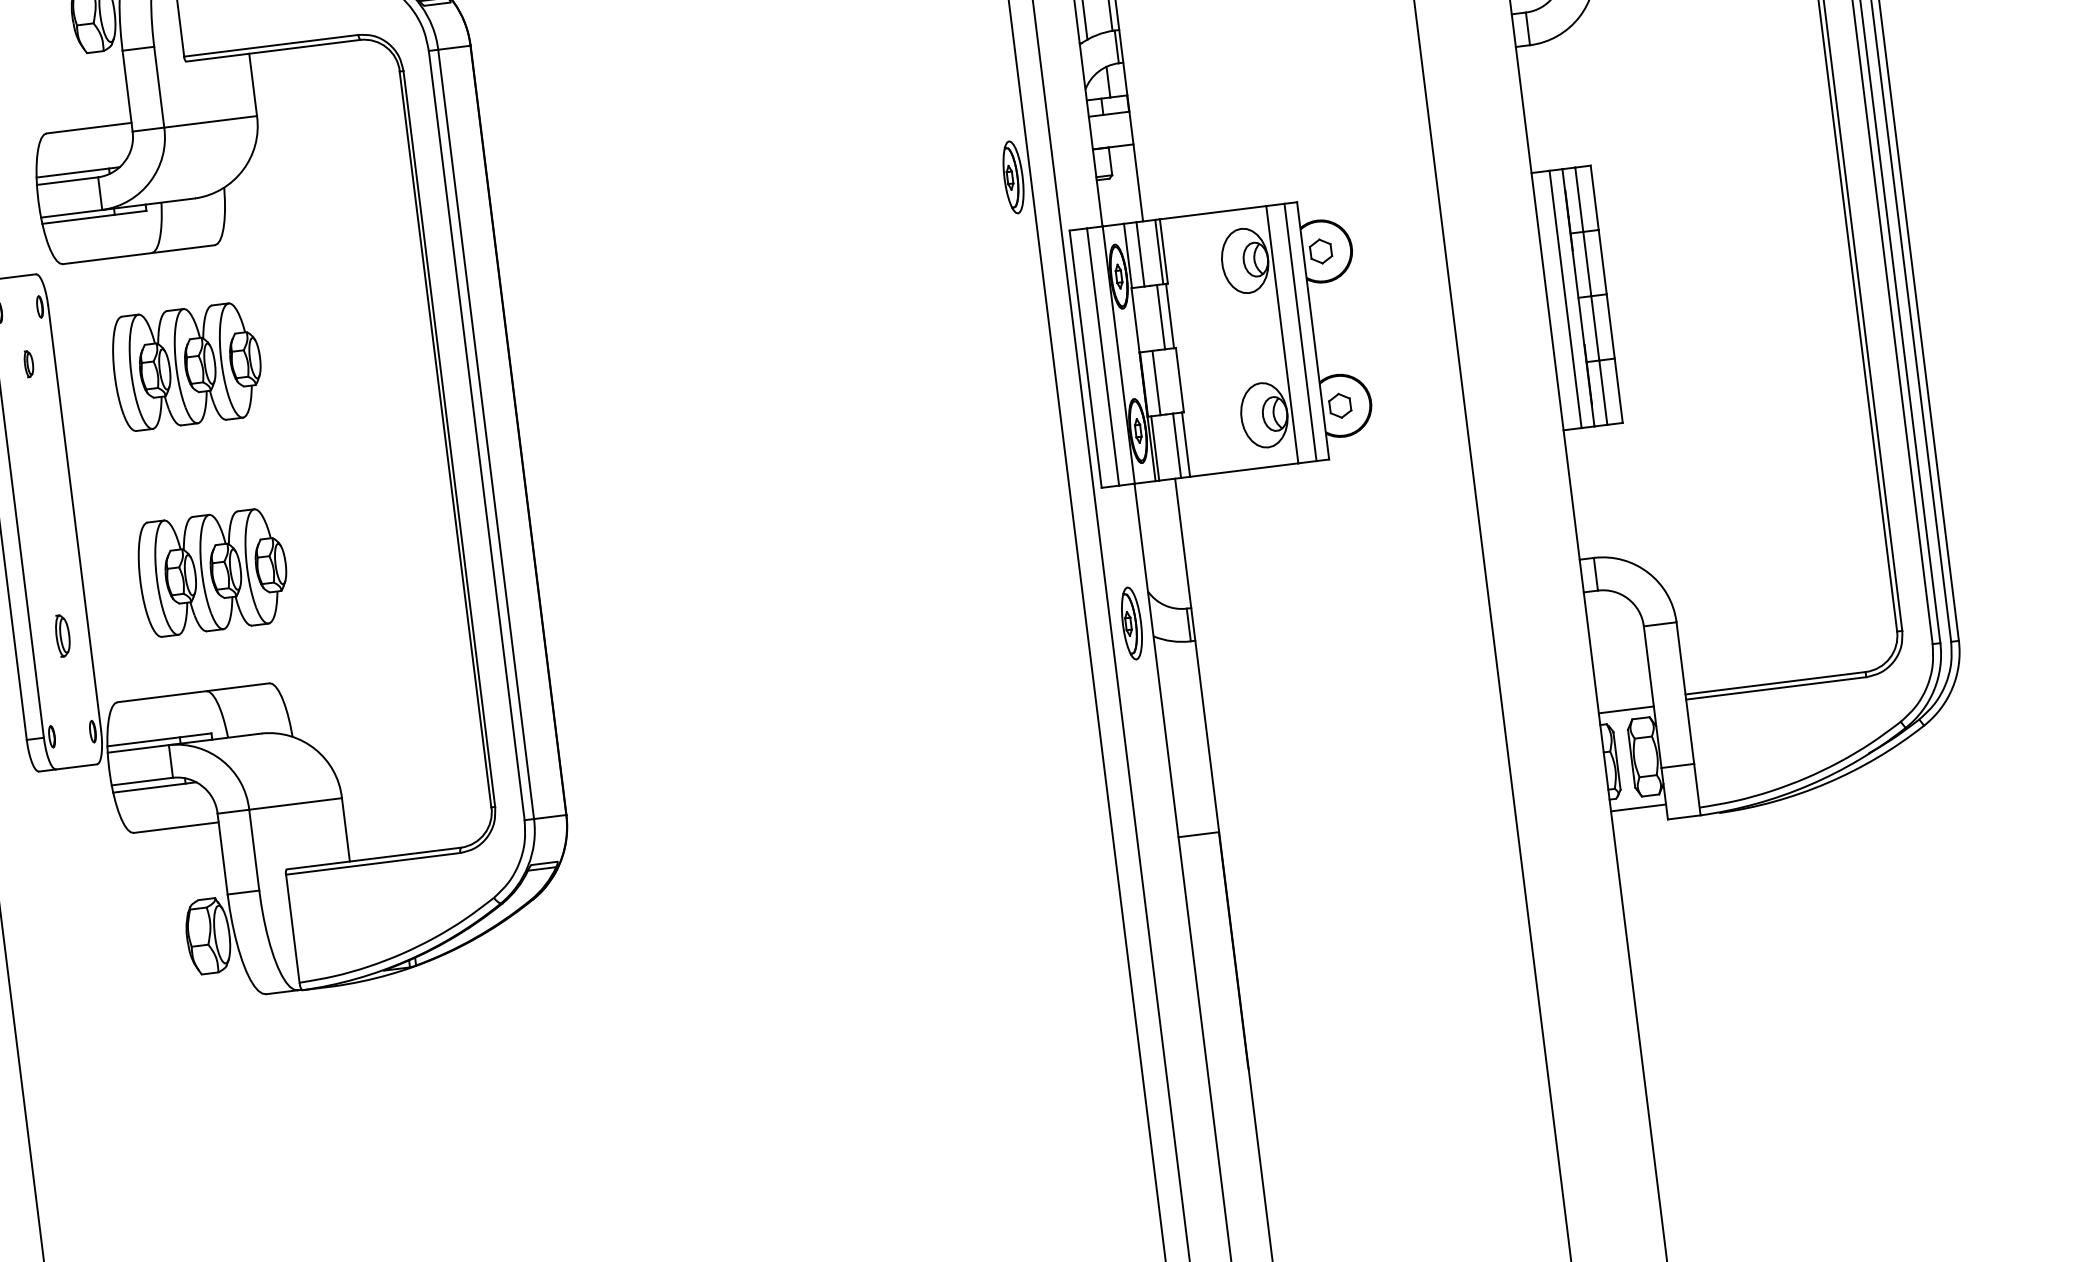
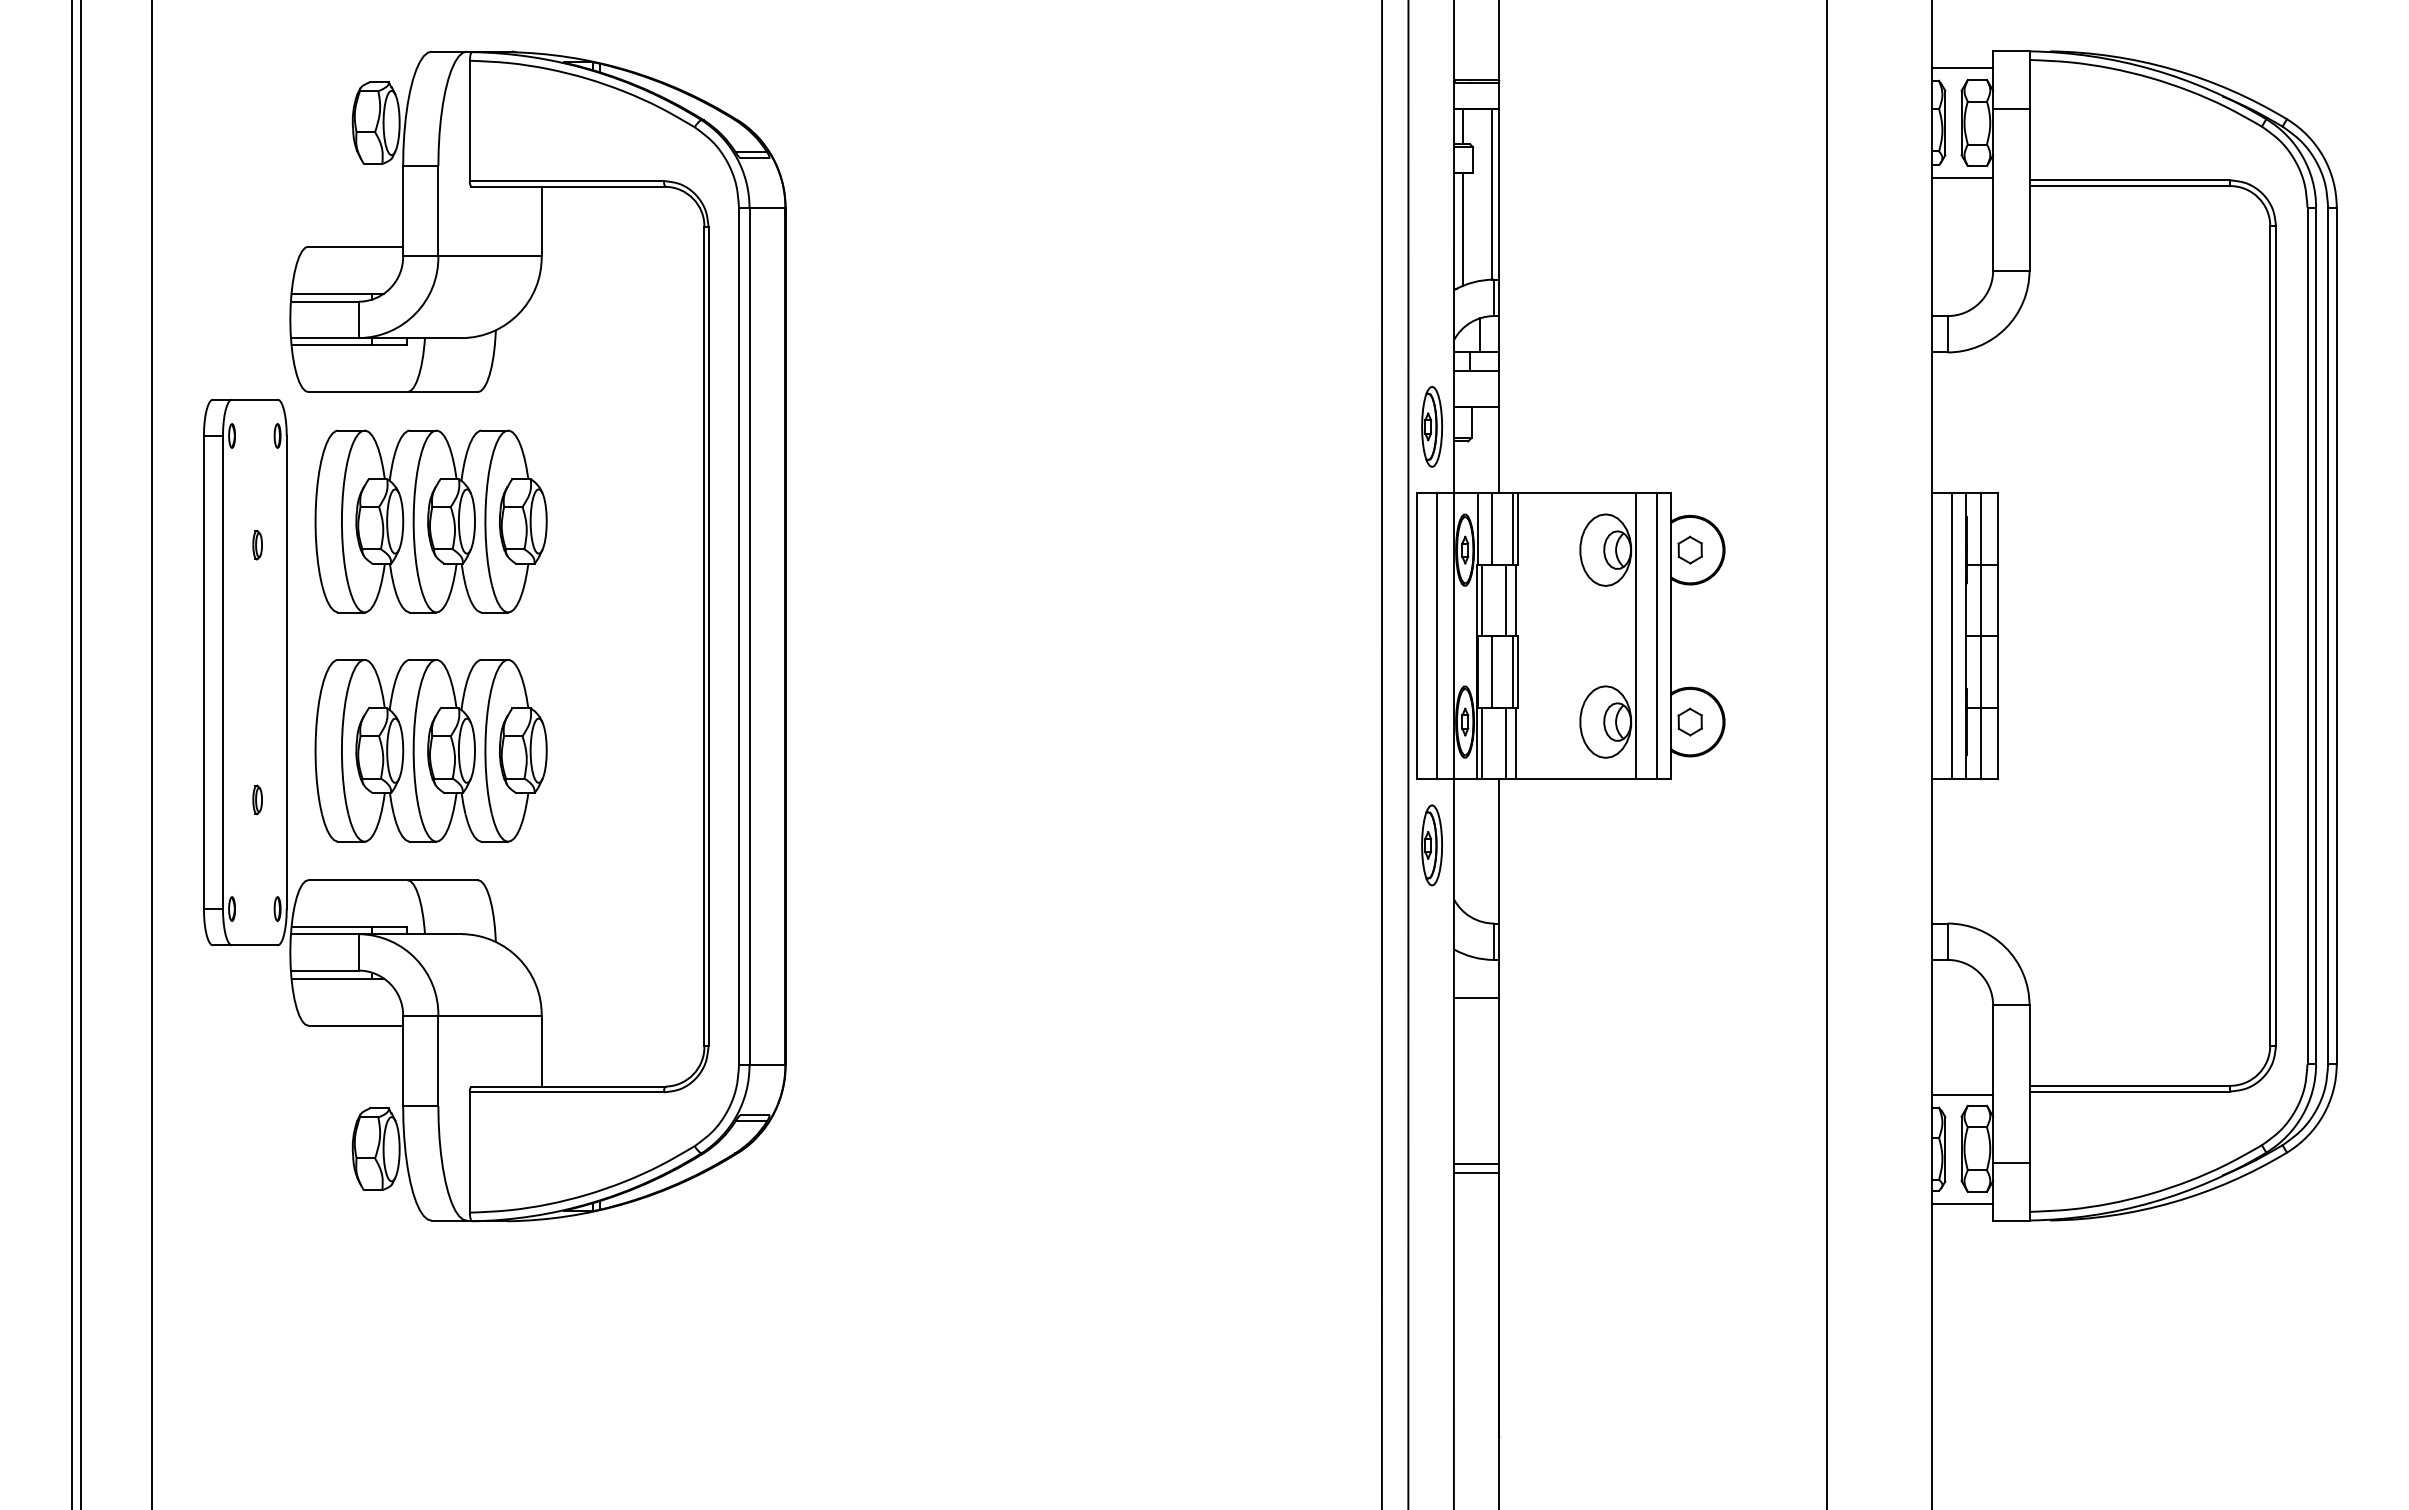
part: (1013, 177) -> (1432, 426), moved
line: (1139, 320) -> (1481, 600), added
part: (28, 364) -> (257, 545), moved
part: (186, 366) -> (430, 521), size x1.43
line: (1175, 380) -> (1512, 671), added
part: (212, 572) -> (430, 750), size x1.43
part: (1131, 623) -> (1431, 845), moved
part: (62, 635) -> (257, 799), size x0.62
line: (1179, 677) -> (1476, 998), added
line: (1197, 826) -> (1476, 1164), added

